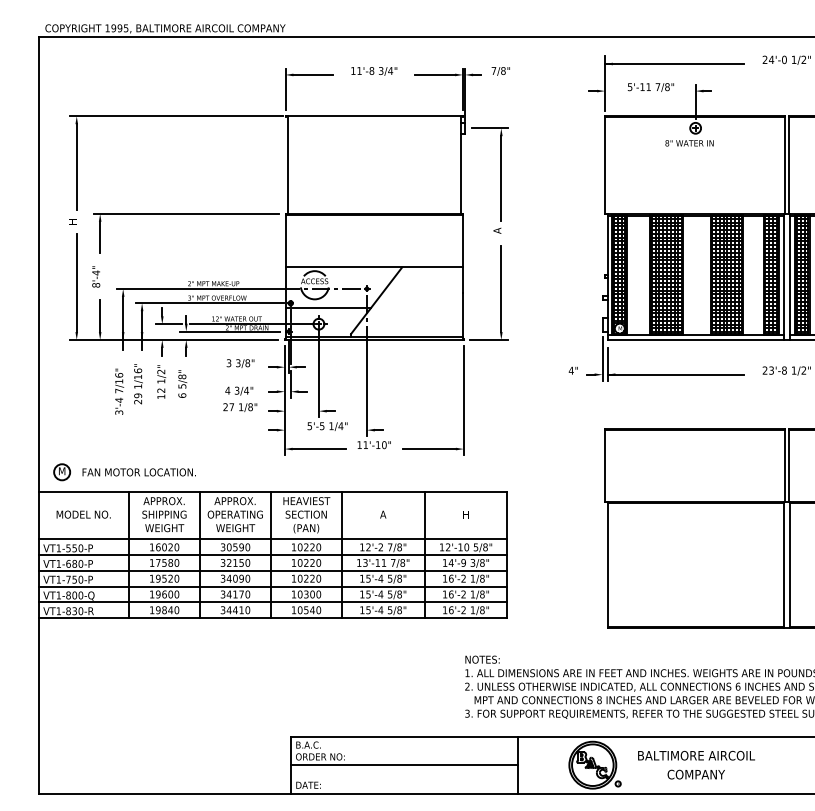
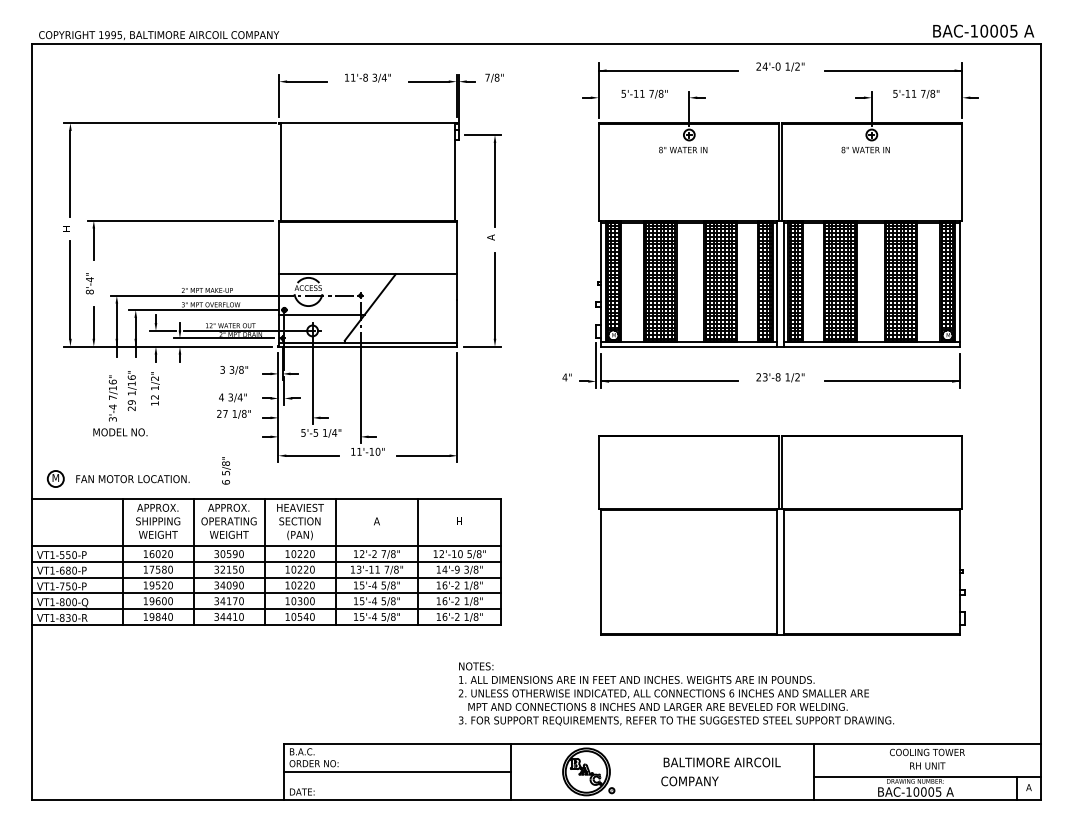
text: (182, 383) -> (226, 470), moved
text: (83, 514) -> (120, 432), moved
text: (695, 755) -> (721, 762), moved

